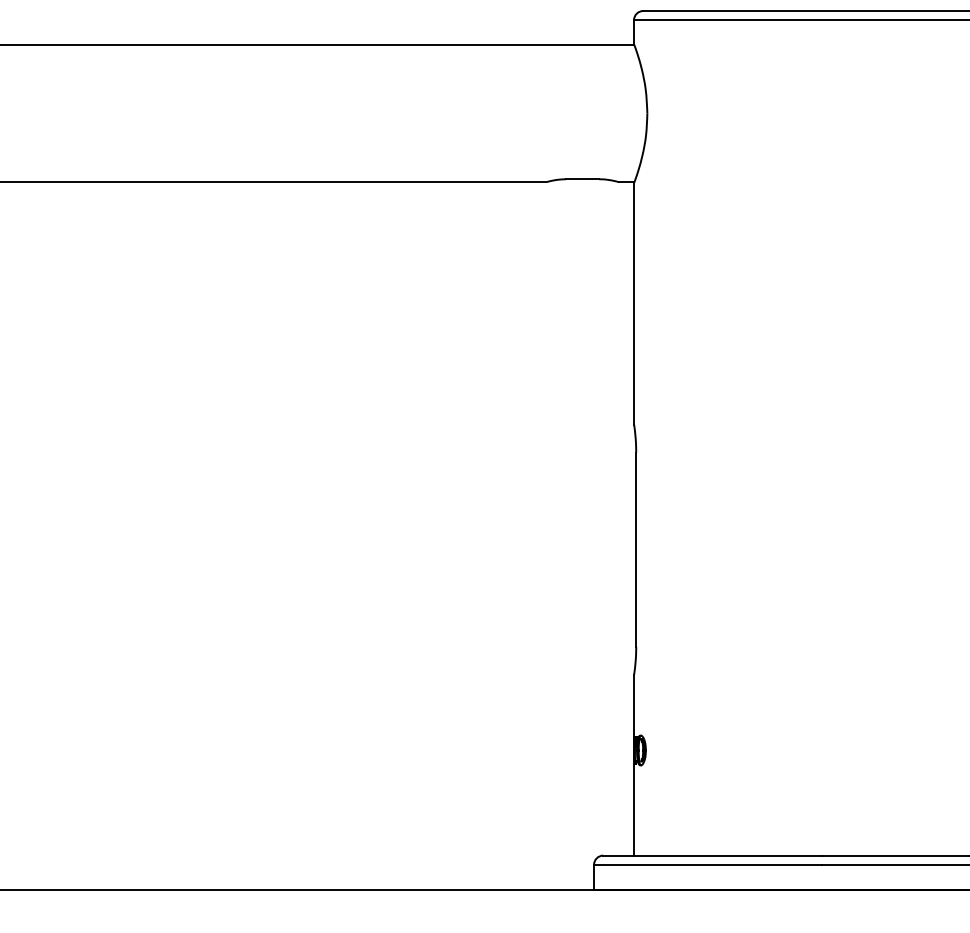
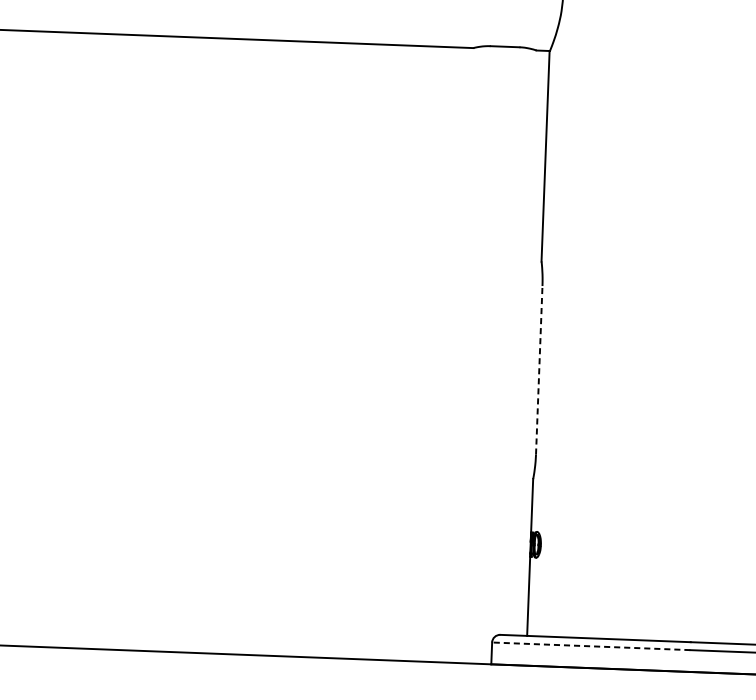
line: (636, 549) -> (539, 370), solid -> dashed
line: (707, 864) -> (590, 646), solid -> dashed

